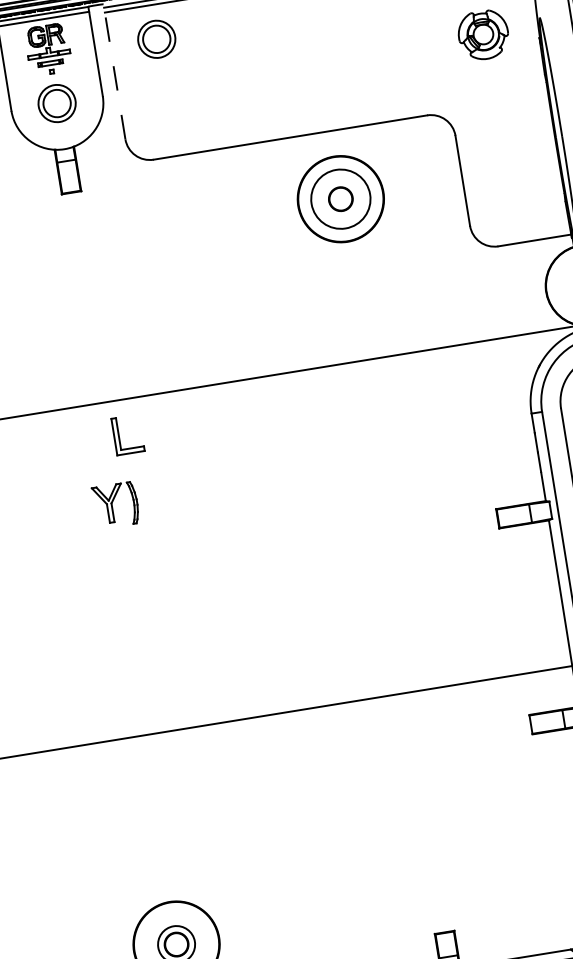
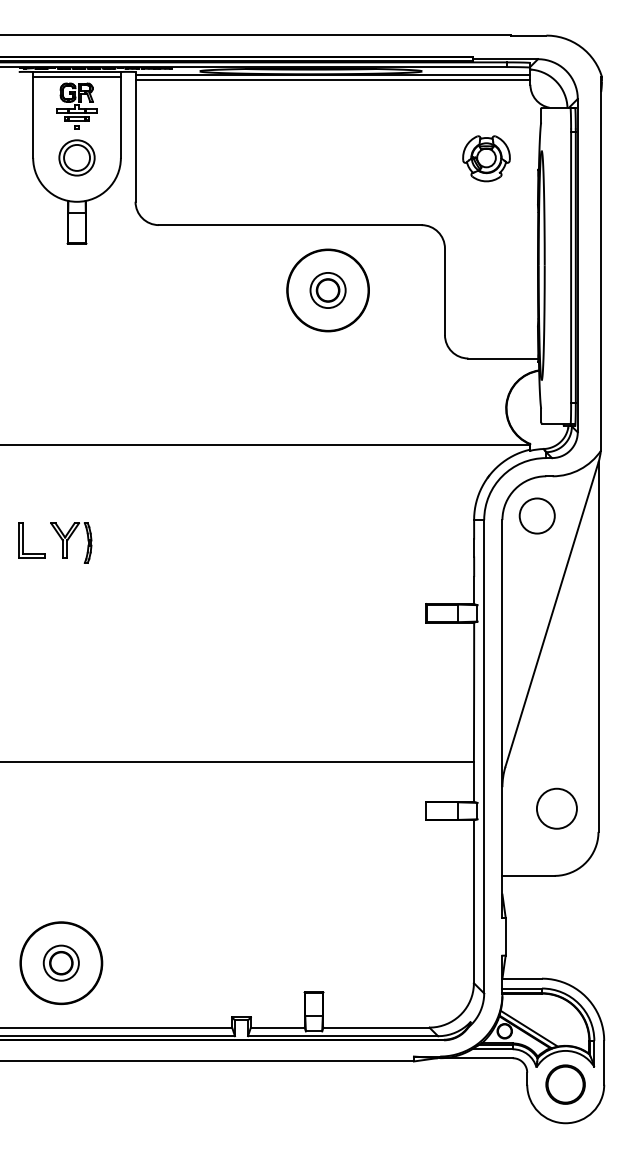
part: (156, 38) -> (179, 112), removed
line: (114, 71) -> (135, 136), dashed -> solid
circle: (340, 199) -> (327, 290), size x0.62
part: (118, 436) -> (23, 540), moved

